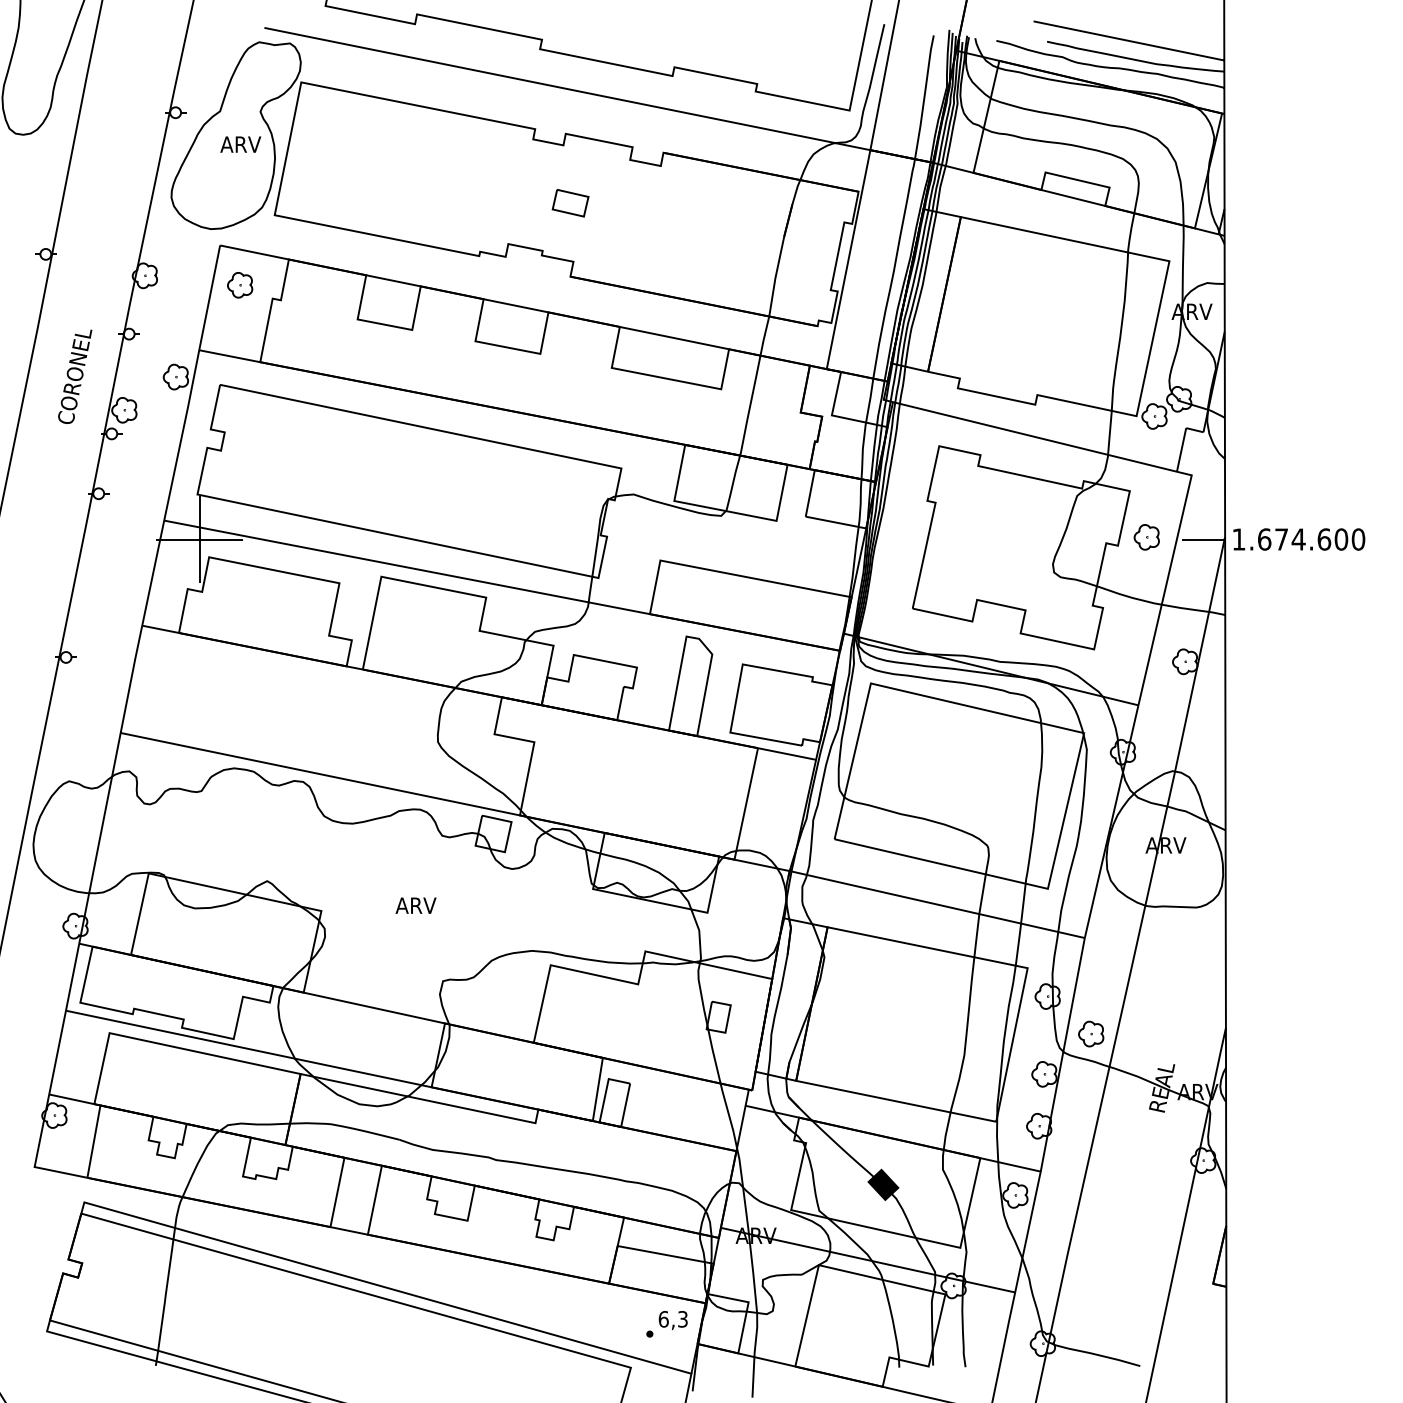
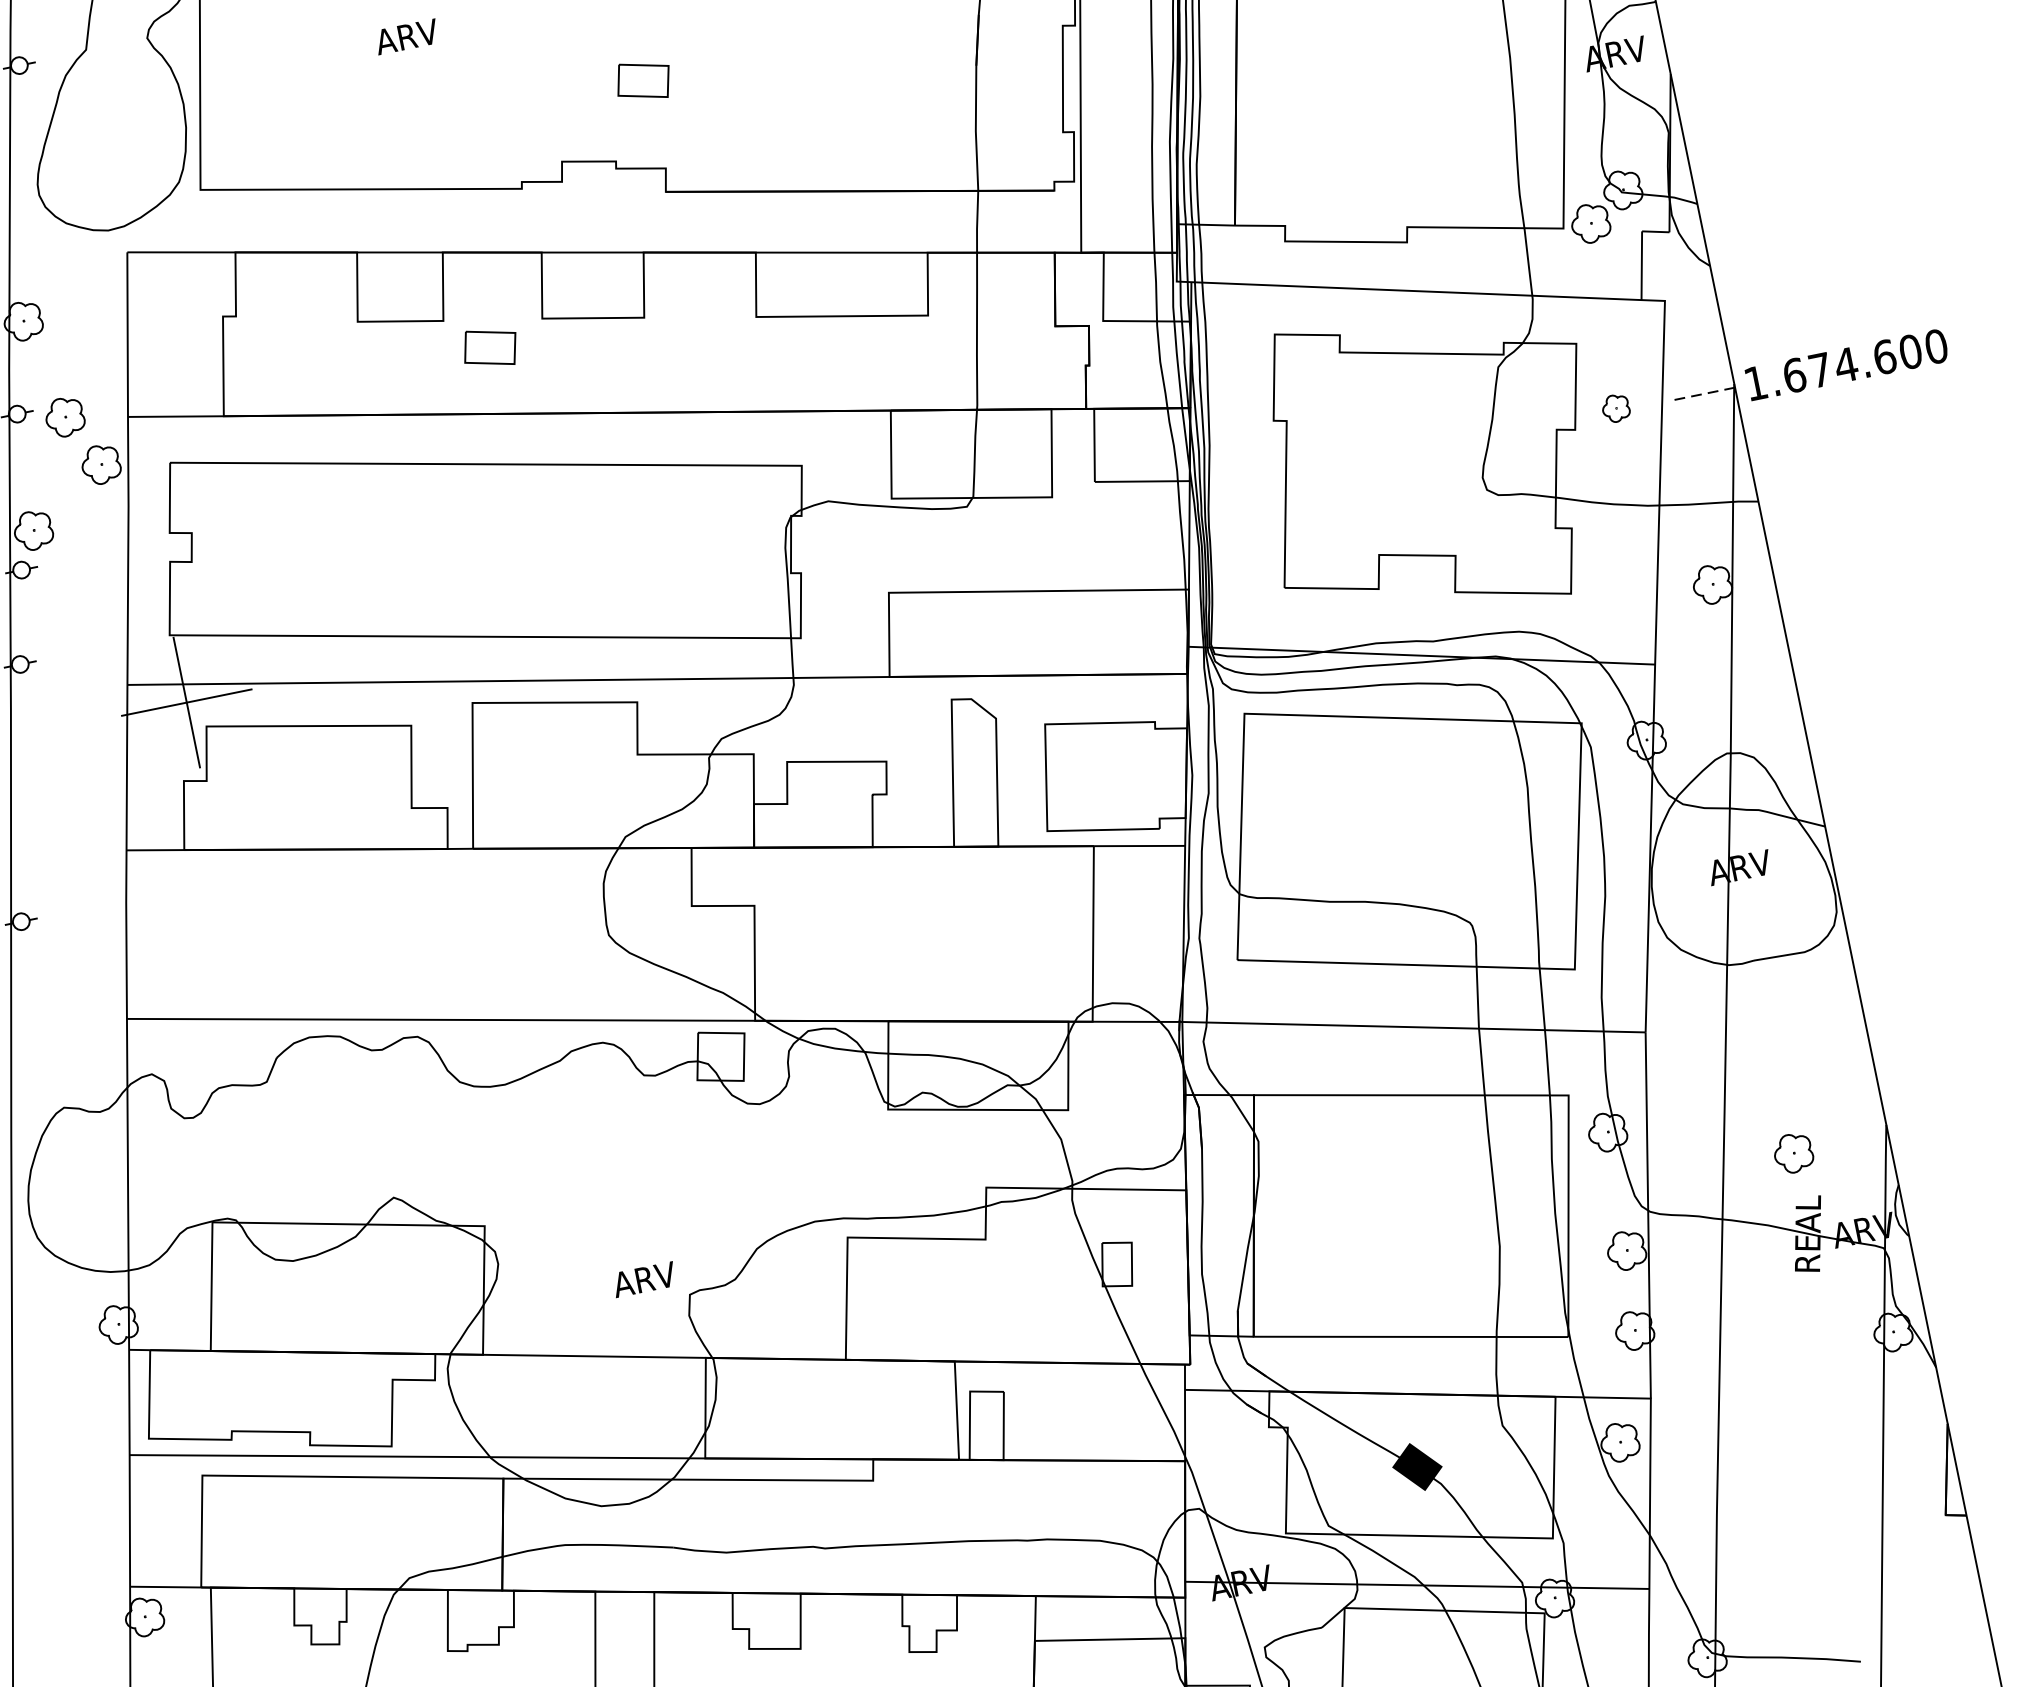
text: (240, 144) -> (406, 36), moved
part: (240, 285) -> (65, 417), moved
part: (438, 353) -> (490, 348), added
part: (1146, 537) -> (1615, 408), size x0.7
line: (1203, 539) -> (1702, 394), solid -> dashed
text: (415, 905) -> (643, 1279), moved
part: (1091, 1033) -> (1793, 1152), moved

